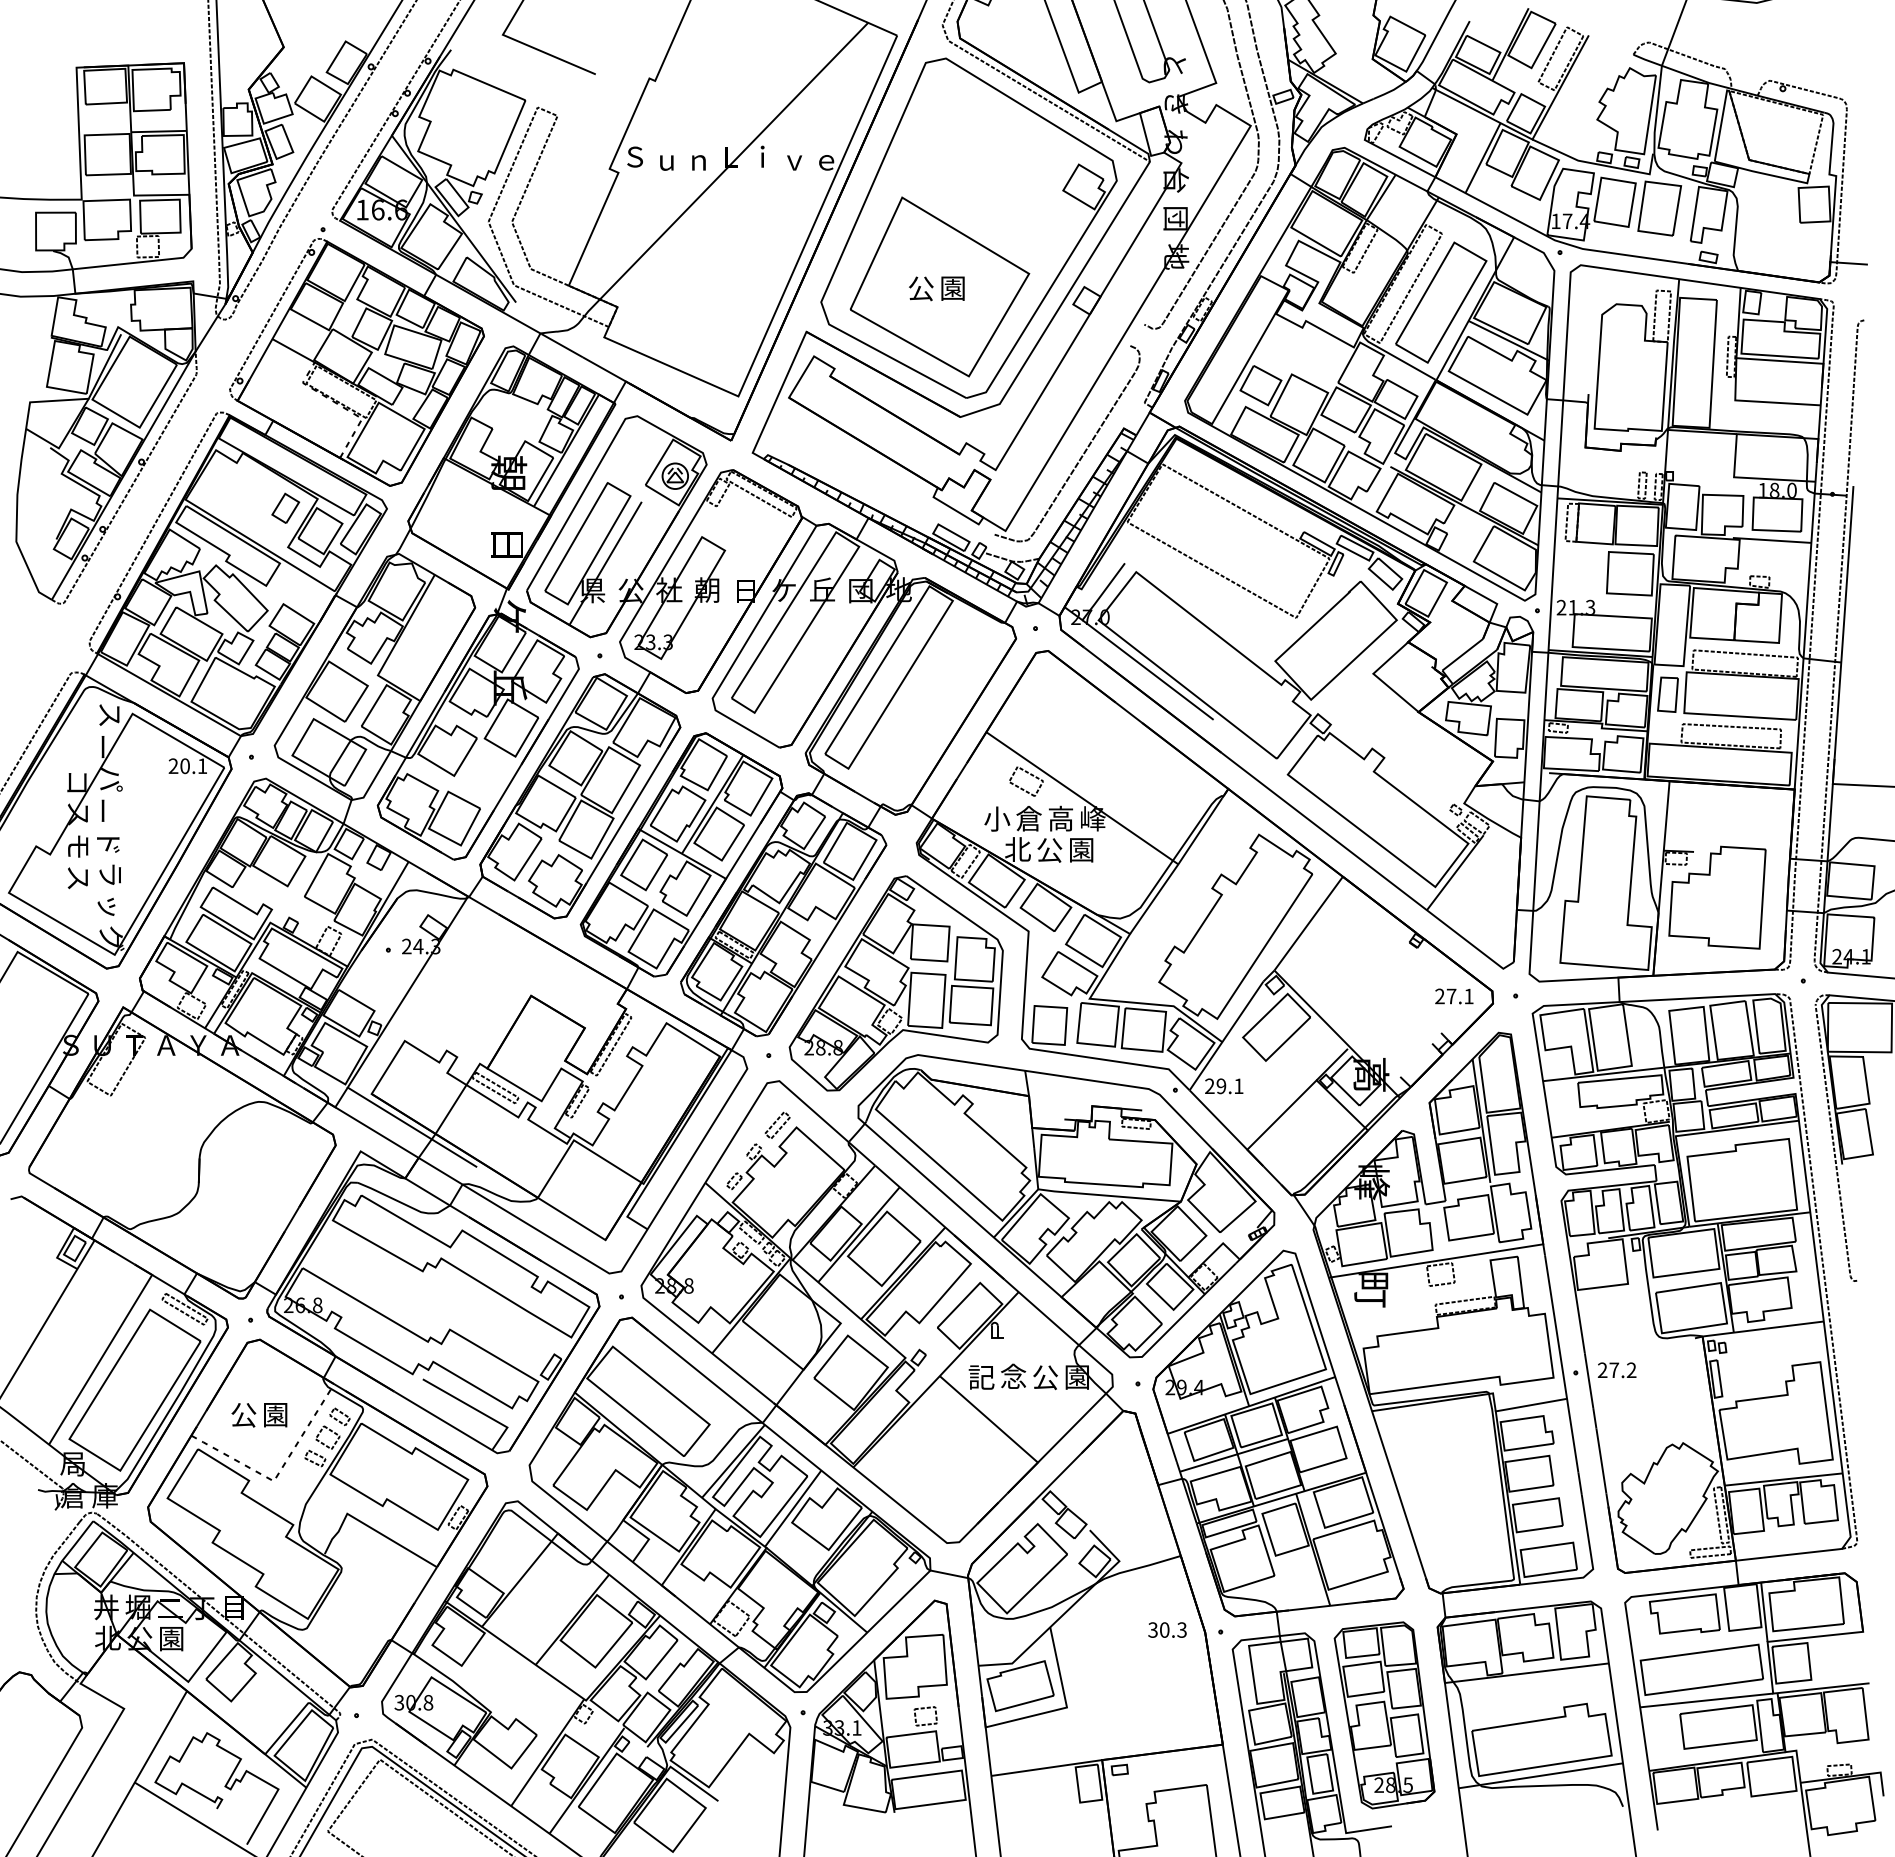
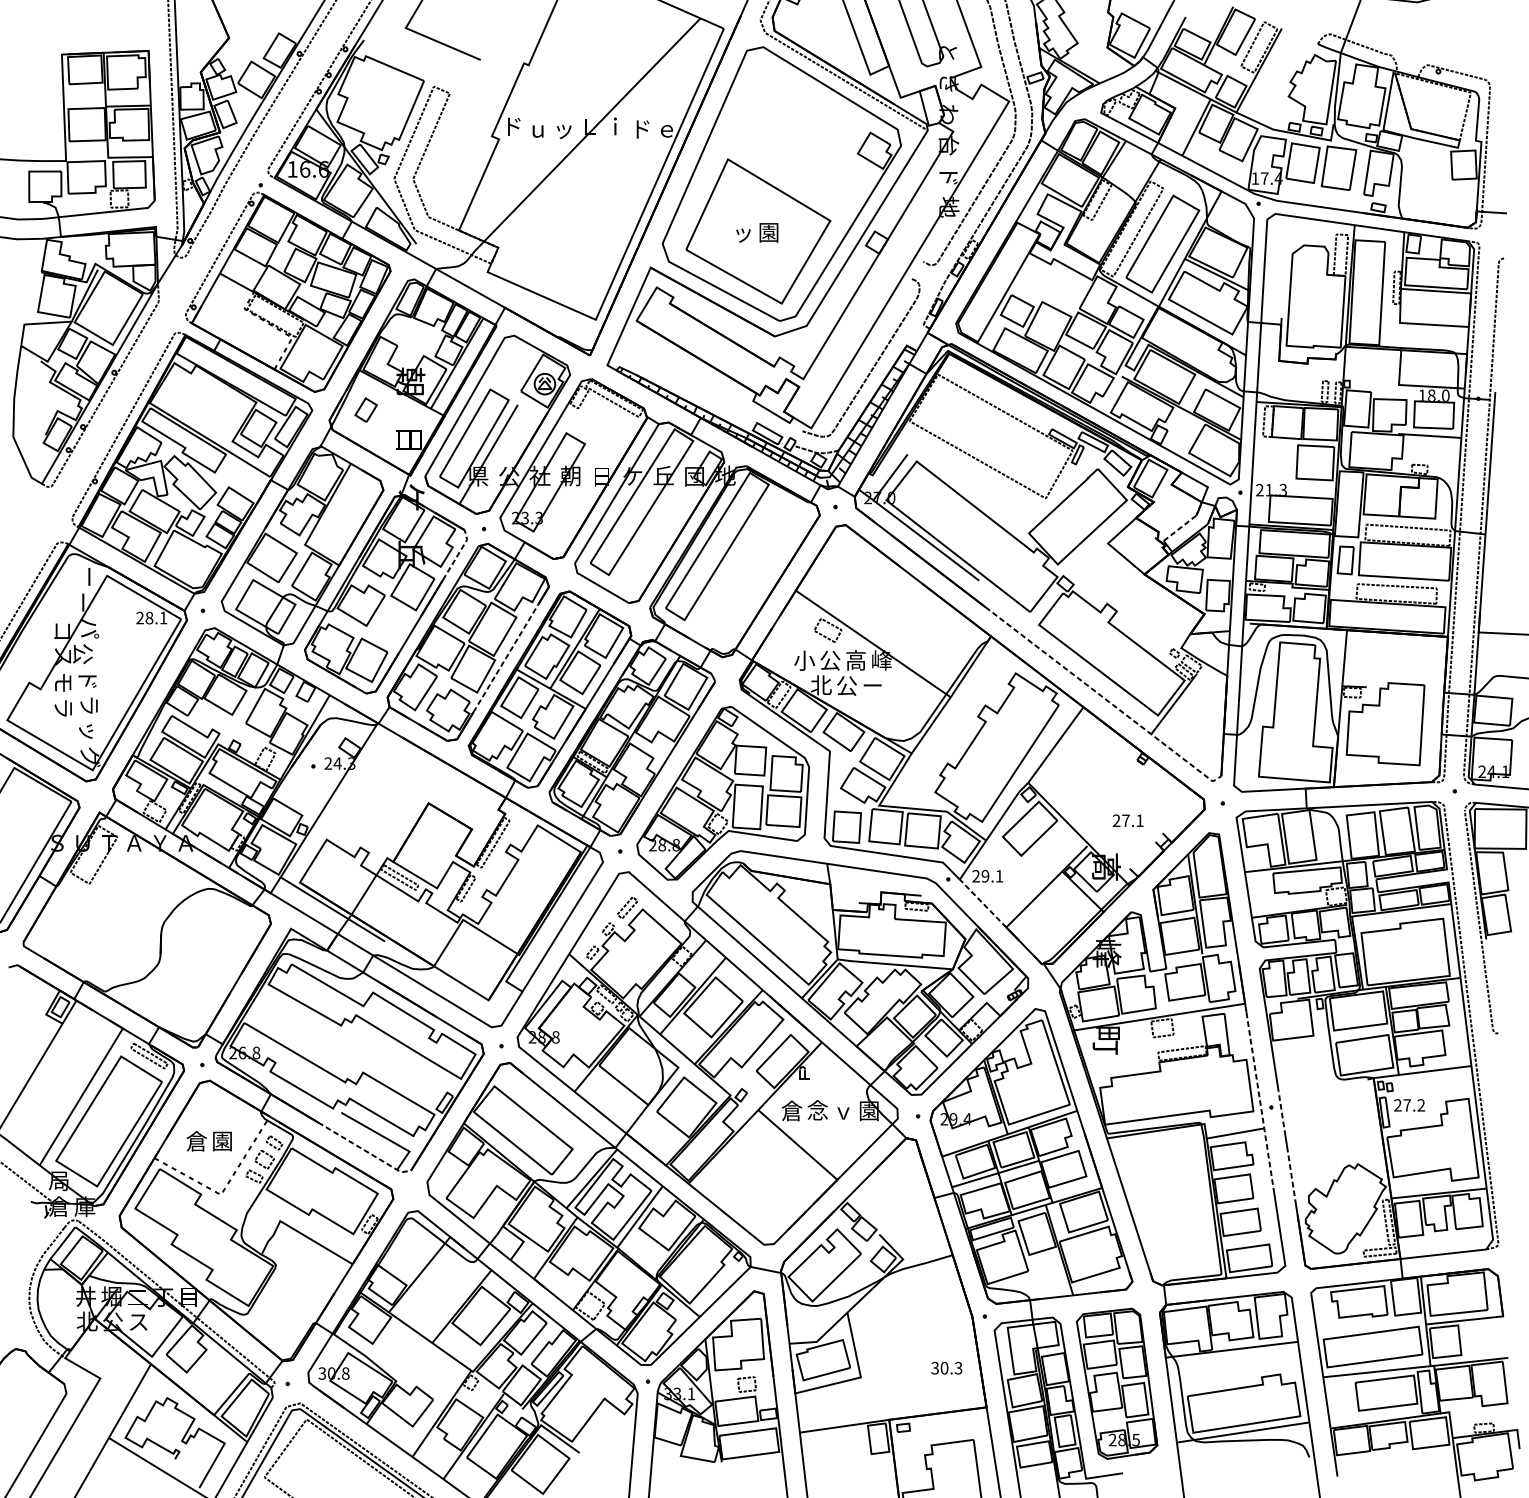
text: (636, 157) -> (513, 127), Ｓ -> ド
text: (795, 160) -> (641, 129), ｖ -> ド
text: (699, 163) -> (564, 131), ｎ -> ッ
text: (1175, 218) -> (948, 176), 団 -> ド
text: (921, 288) -> (743, 232), 公 -> ッ
part: (285, 507) -> (365, 409), moved
line: (1462, 654) -> (1179, 527), solid -> dashed
line: (567, 687) -> (457, 554), solid -> dashed
text: (109, 715) -> (88, 577), ス -> ー
text: (184, 766) -> (148, 618), 20.1 -> 28.1
text: (102, 810) -> (82, 653), ー -> 公
line: (627, 815) -> (506, 657), solid -> dashed
text: (1028, 818) -> (829, 660), 倉 -> 公
text: (1081, 850) -> (872, 686), 園 -> ー
line: (1369, 865) -> (1104, 698), solid -> dashed
text: (77, 878) -> (62, 708), ス -> ラ
text: (1454, 996) -> (1128, 820), moved
line: (1218, 1119) -> (983, 903), solid -> dashed
line: (1561, 1365) -> (1259, 1101), solid -> dashed
text: (1616, 1370) -> (1409, 1105), moved
text: (981, 1376) -> (791, 1110), 記 -> 倉
text: (1045, 1377) -> (843, 1111), 公 -> ｖ
line: (1589, 1380) -> (1282, 1113), solid -> dashed
text: (243, 1414) -> (196, 1141), 公 -> 倉
line: (452, 1426) -> (365, 1150), solid -> dashed
line: (1601, 1460) -> (1292, 1178), solid -> dashed
text: (1167, 1629) -> (946, 1367), moved
text: (171, 1639) -> (138, 1322), 園 -> ス

